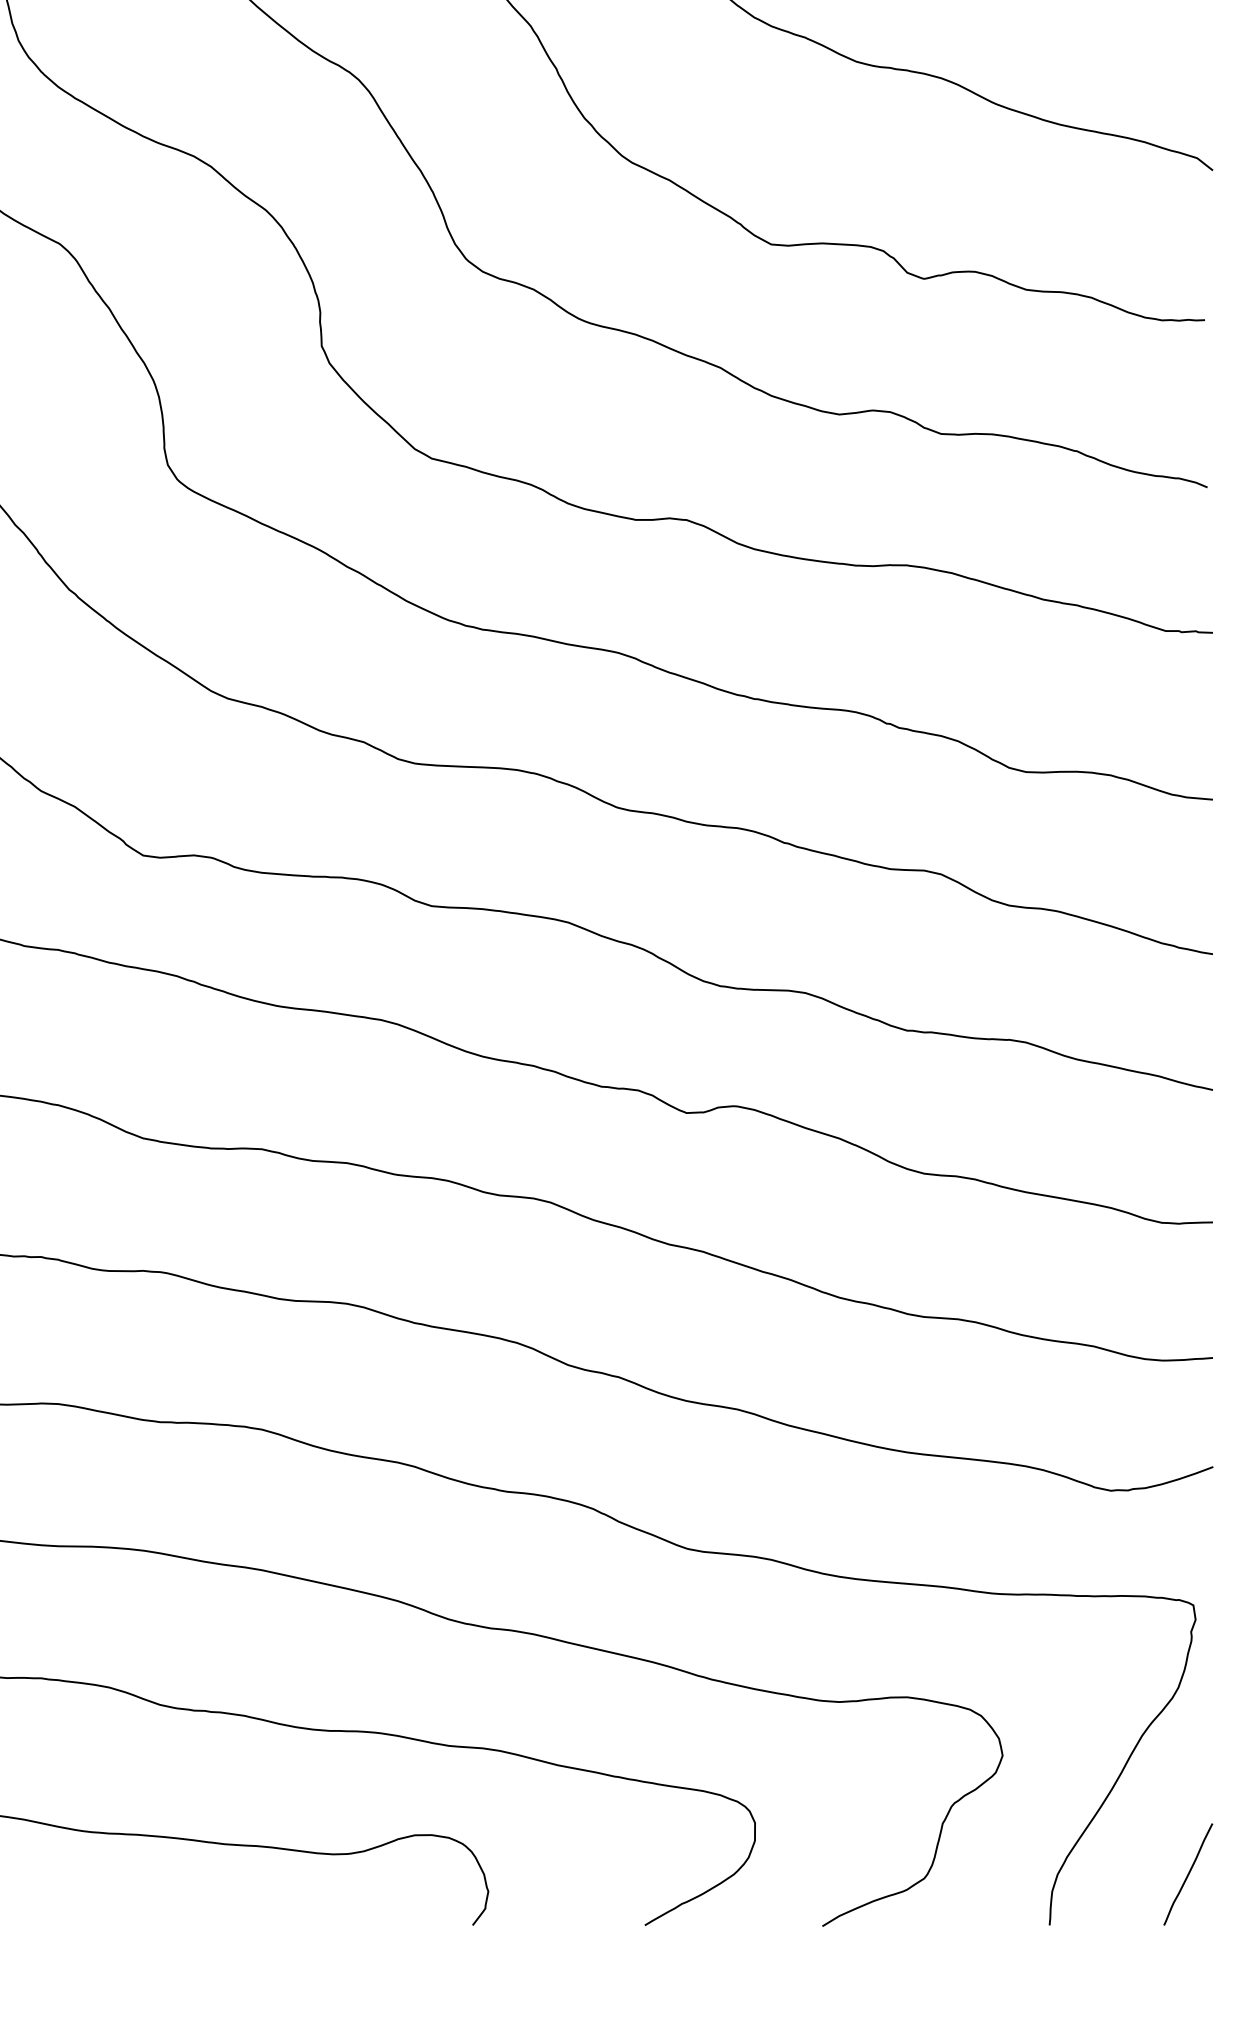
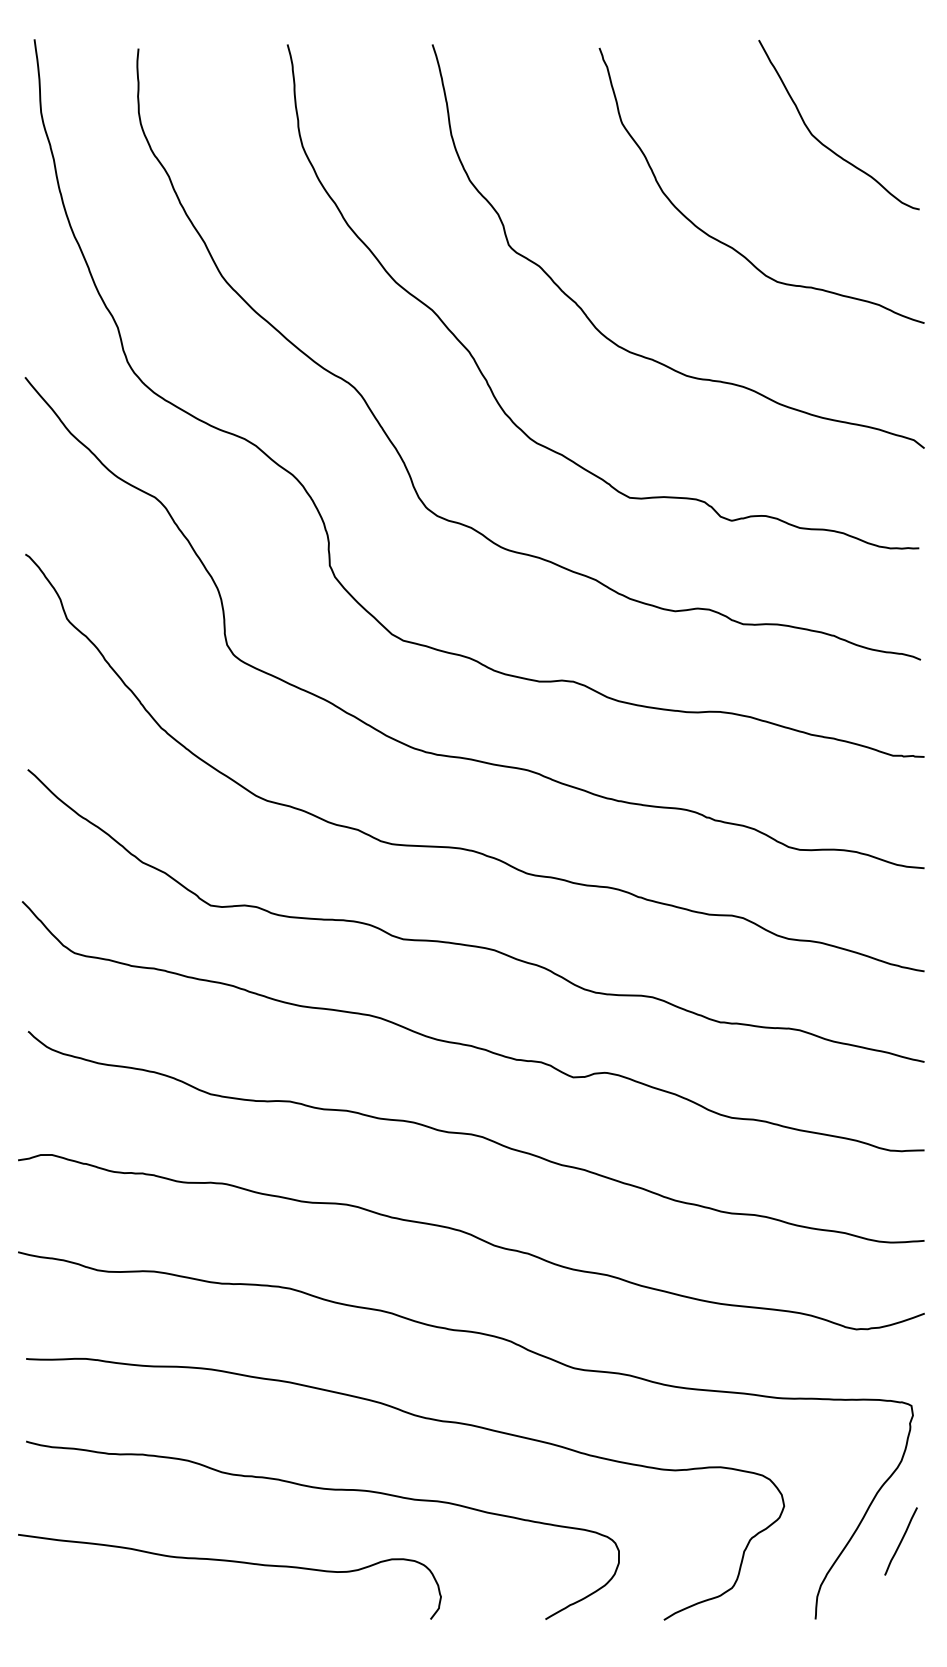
line: (1187, 1874) -> (900, 1541), moved

